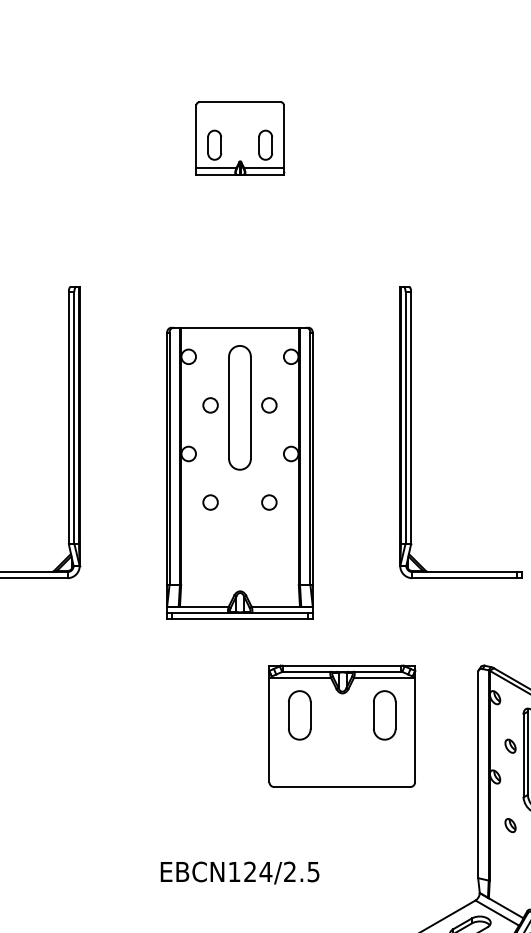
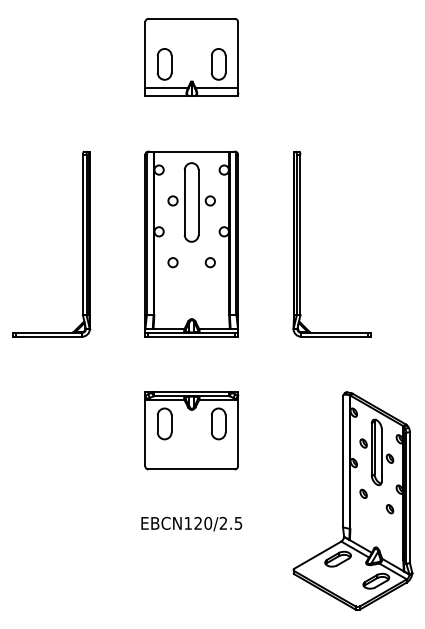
part: (239, 138) -> (191, 57), size x1.67
part: (239, 472) -> (191, 243), moved
part: (341, 725) -> (191, 430), moved
text: (266, 870) -> (208, 522), EBCN124/2.5 -> EBCN120/2.5

